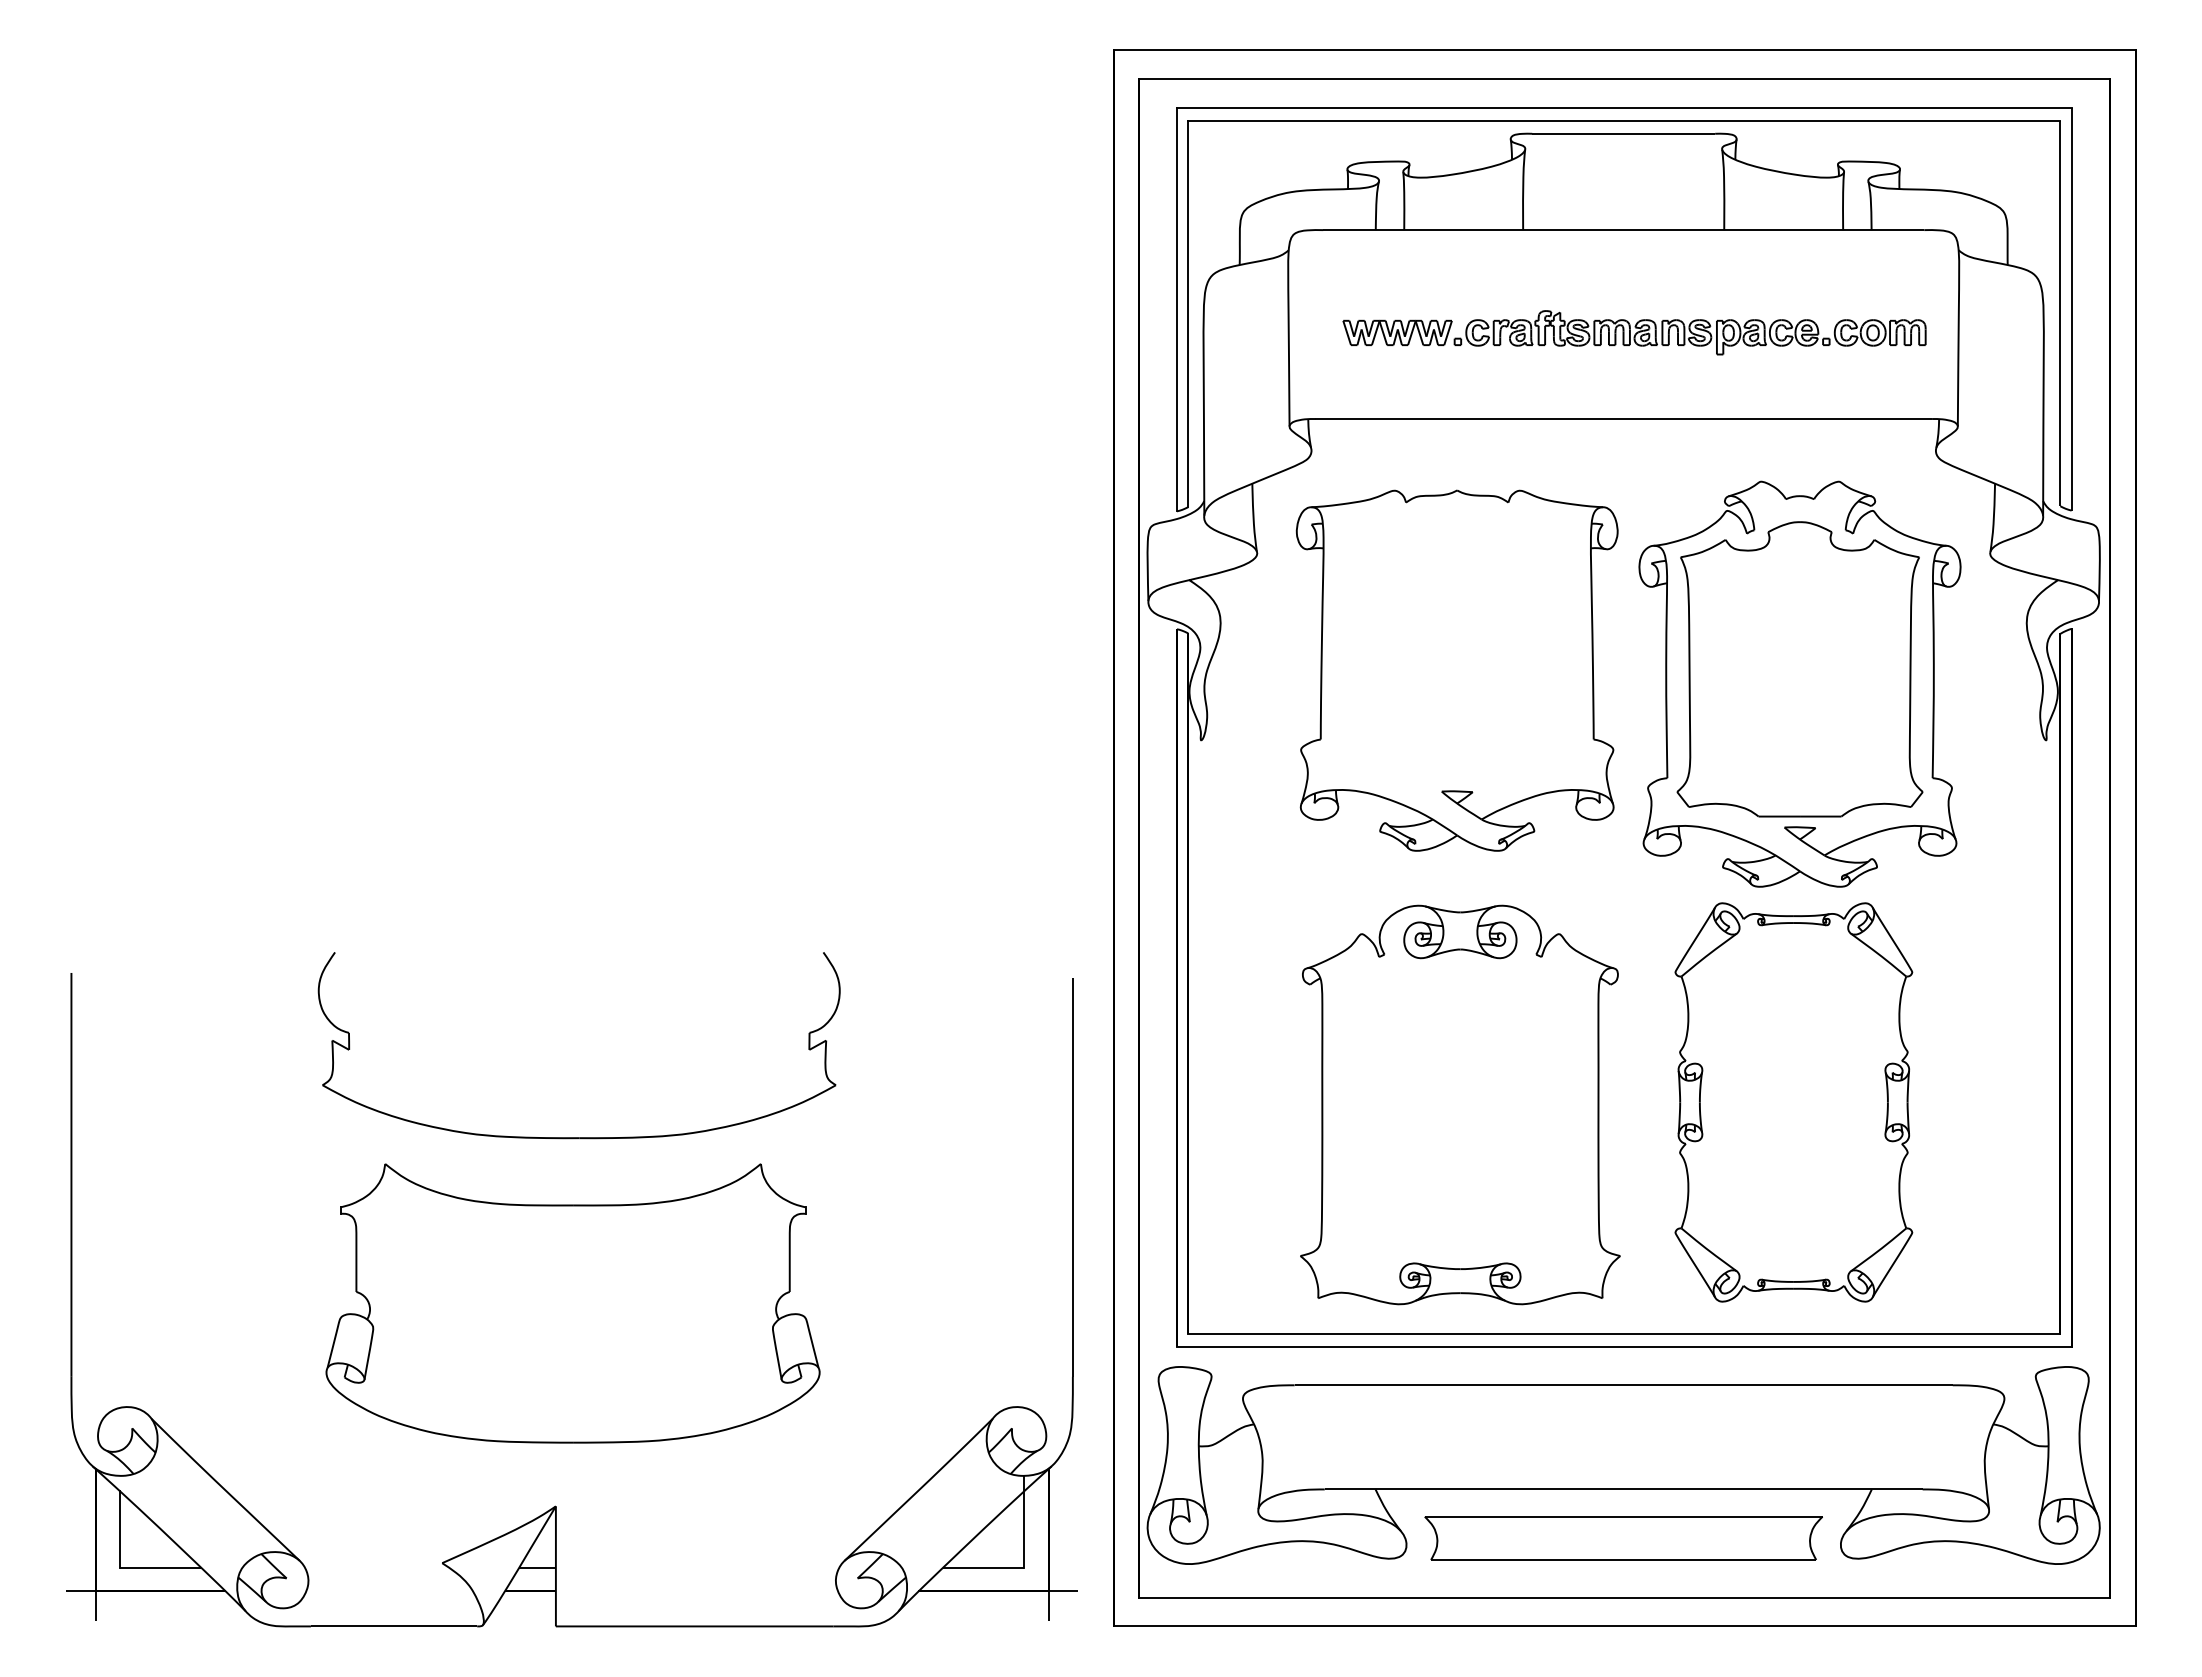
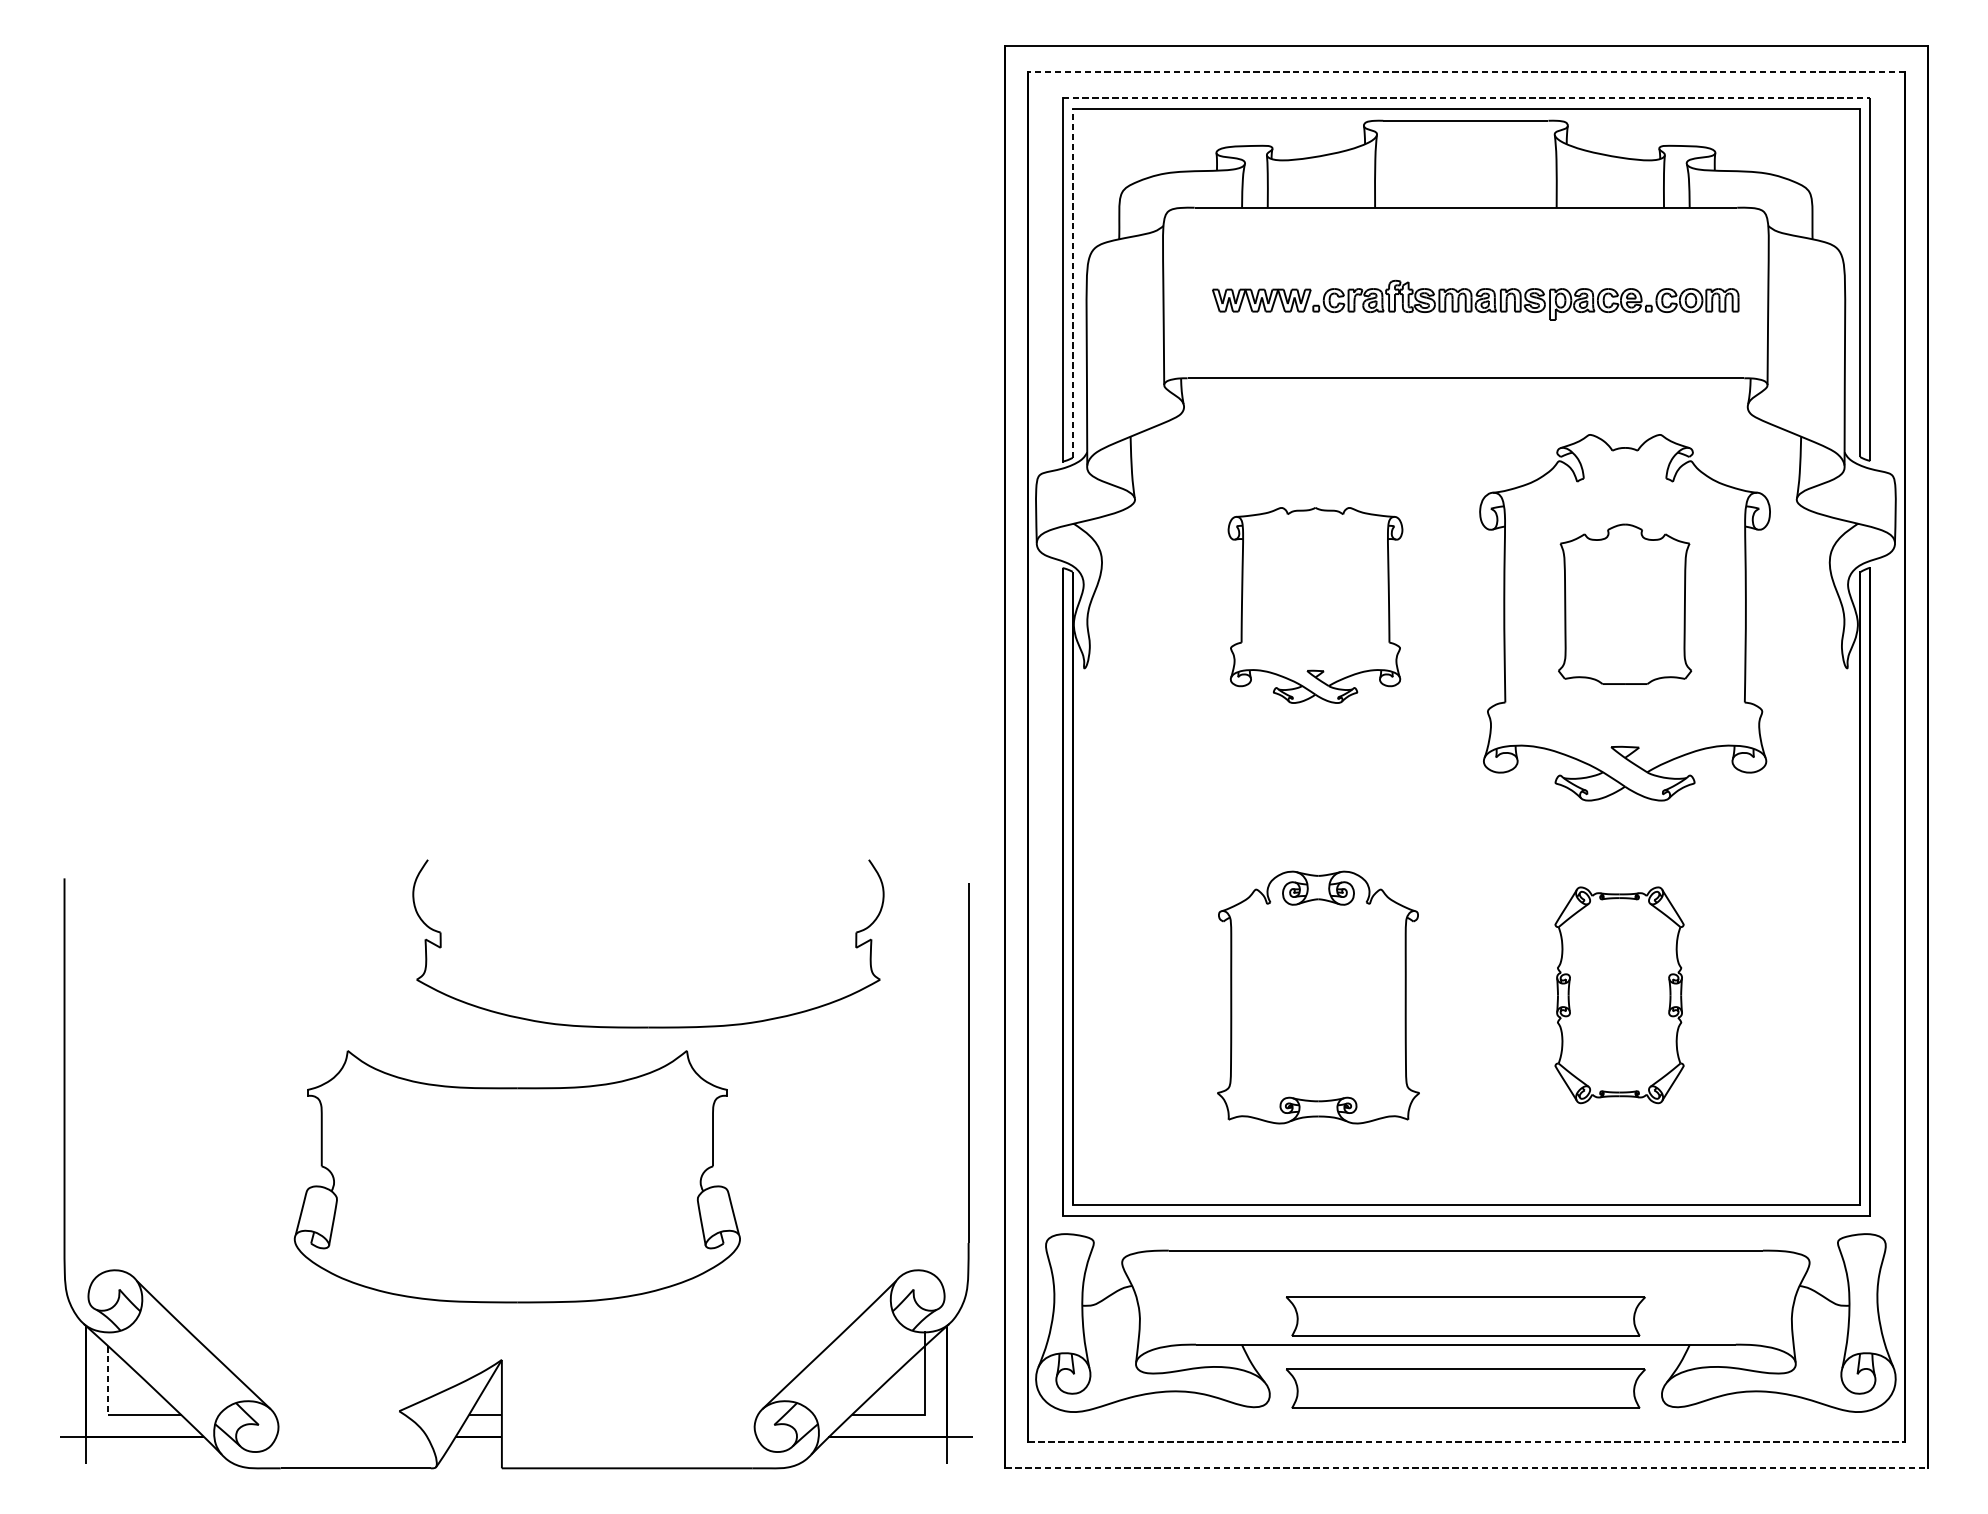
line: (1624, 79) -> (1466, 71), solid -> dashed
line: (1624, 108) -> (1466, 97), solid -> dashed
line: (1188, 313) -> (1072, 283), solid -> dashed
part: (1799, 669) -> (1624, 604), size x0.6
part: (1456, 670) -> (1314, 605), size x0.6
part: (1793, 1102) -> (1619, 995), size x0.6
part: (1460, 1104) -> (1318, 997), size x0.7
part: (578, 1137) -> (647, 1026), moved
part: (1623, 1458) -> (1465, 1316), added
line: (119, 1529) -> (107, 1380), solid -> dashed
line: (1624, 1597) -> (1466, 1442), solid -> dashed
line: (1625, 1626) -> (1467, 1468), solid -> dashed

